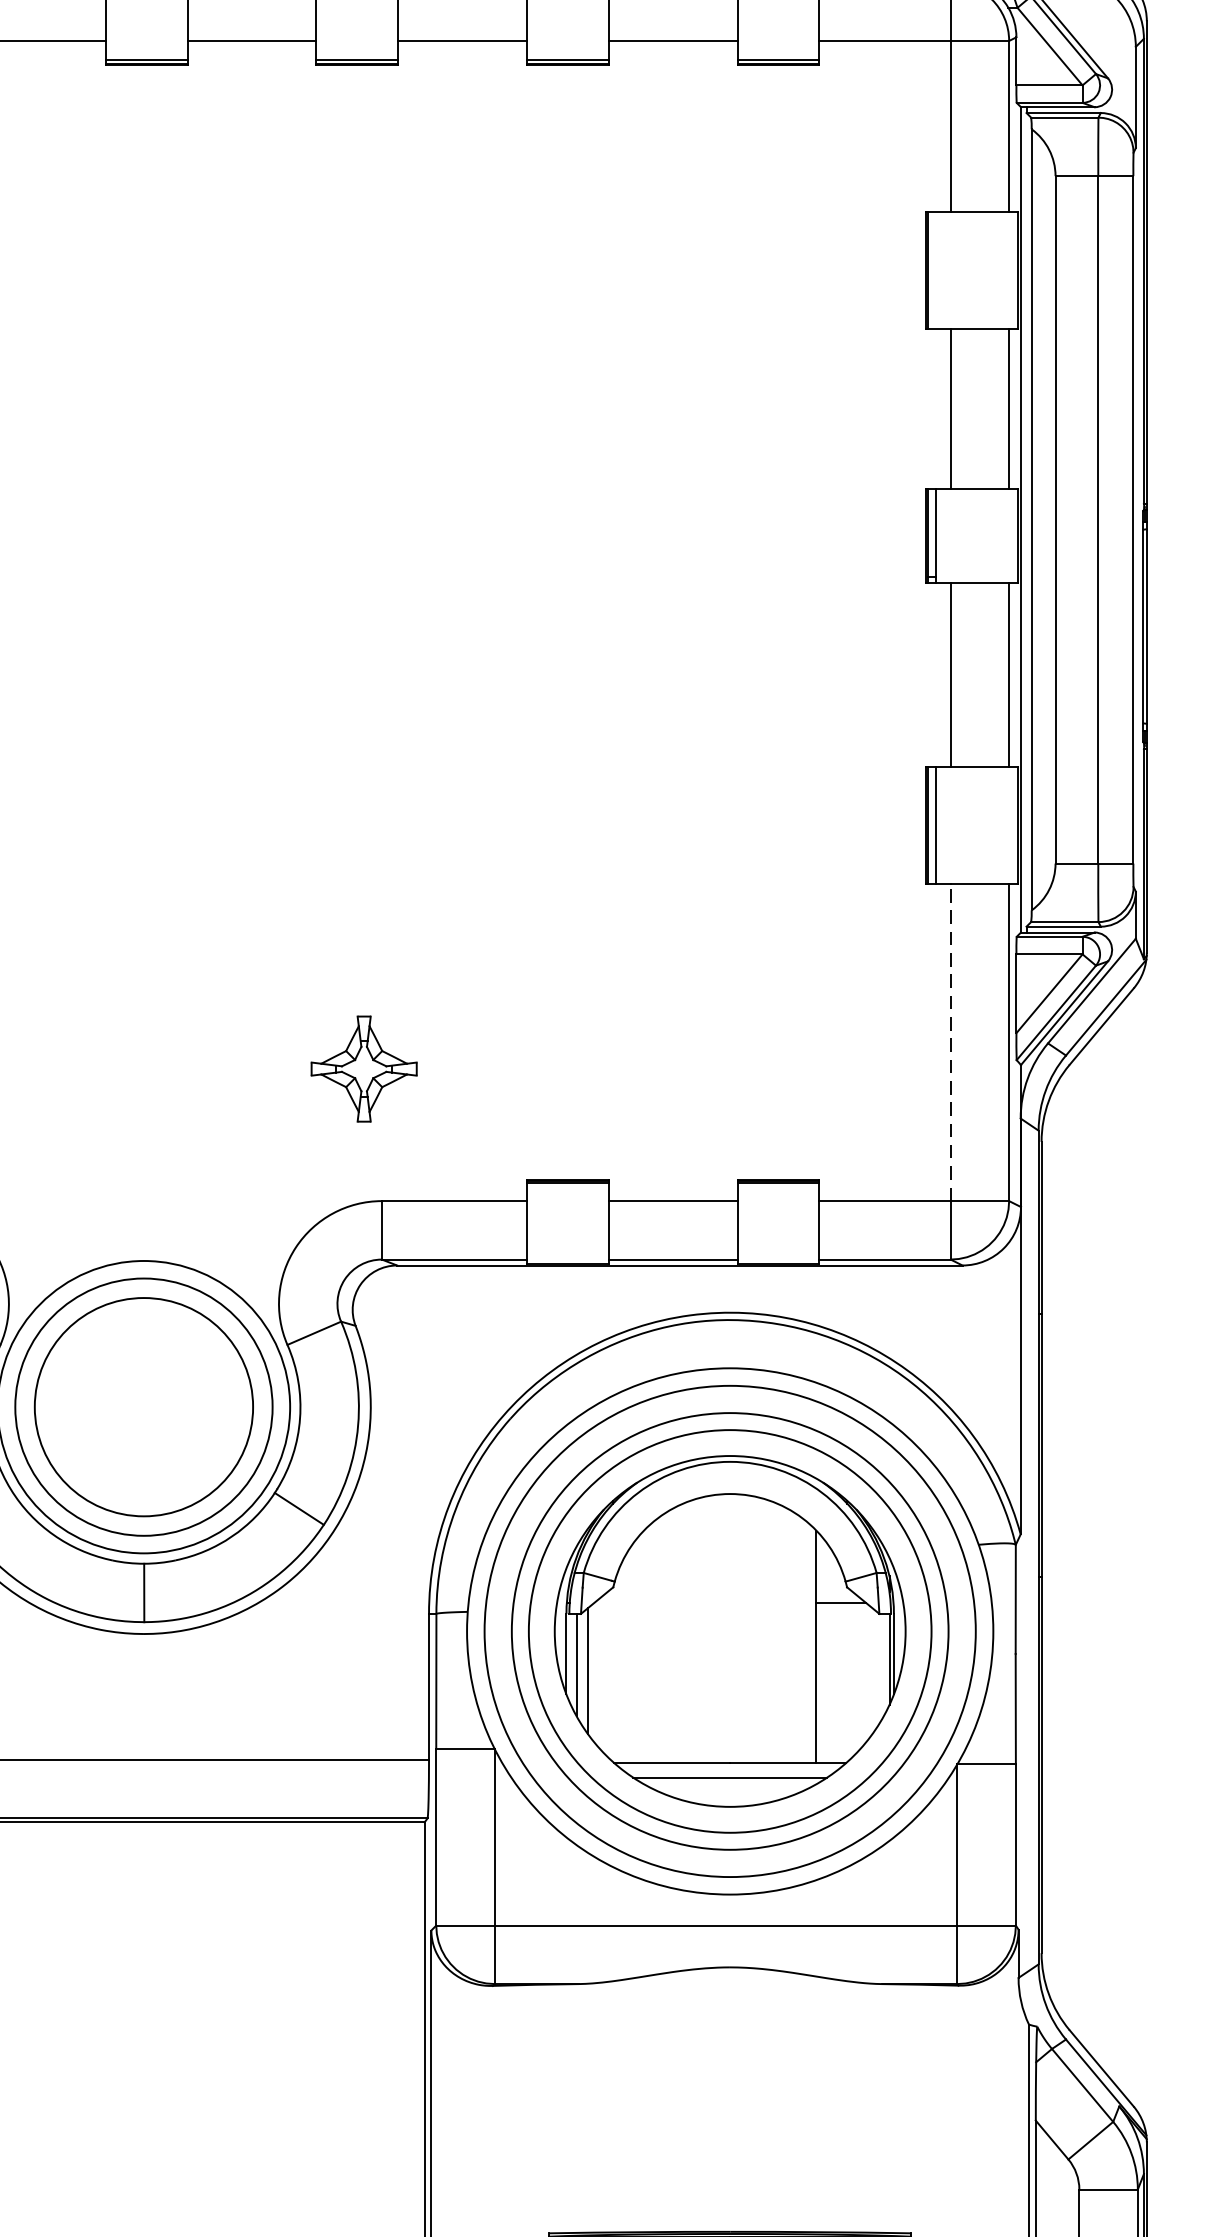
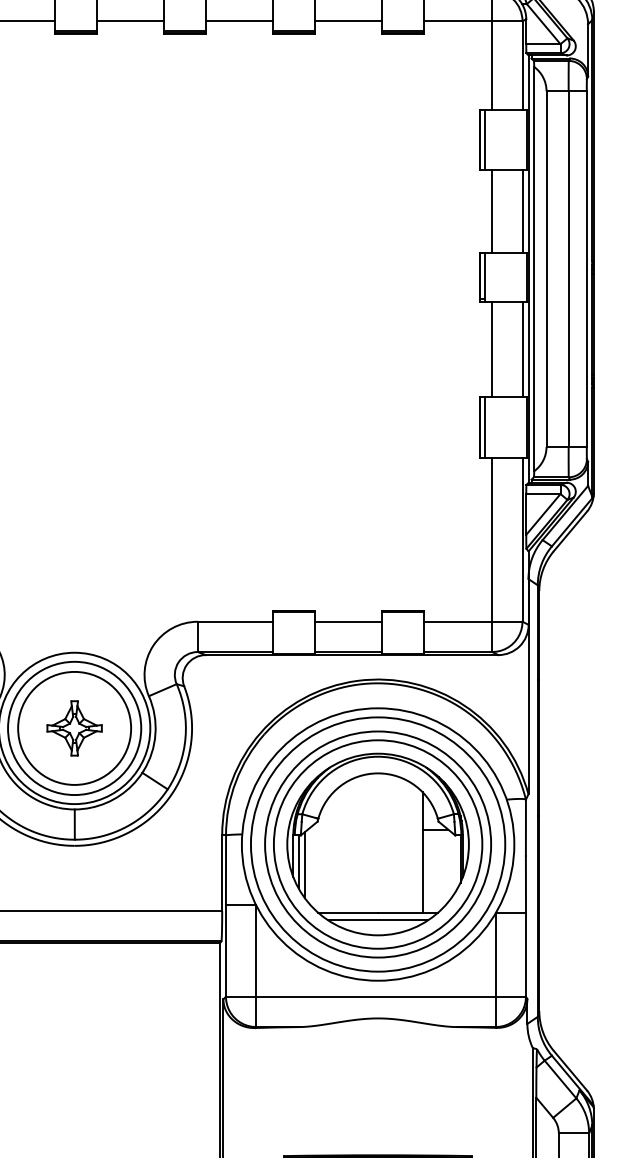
line: (935, 269) -> (484, 139), added
line: (951, 1042) -> (492, 539), dashed -> solid
part: (363, 1069) -> (74, 728), moved

